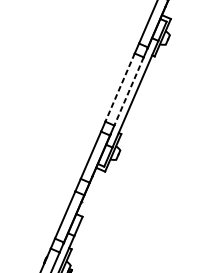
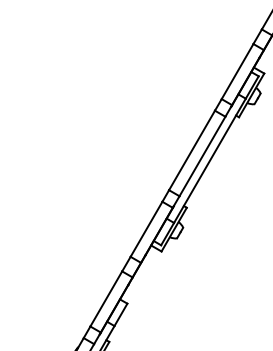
line: (120, 87) -> (192, 150), dashed -> solid
line: (129, 91) -> (202, 156), dashed -> solid

